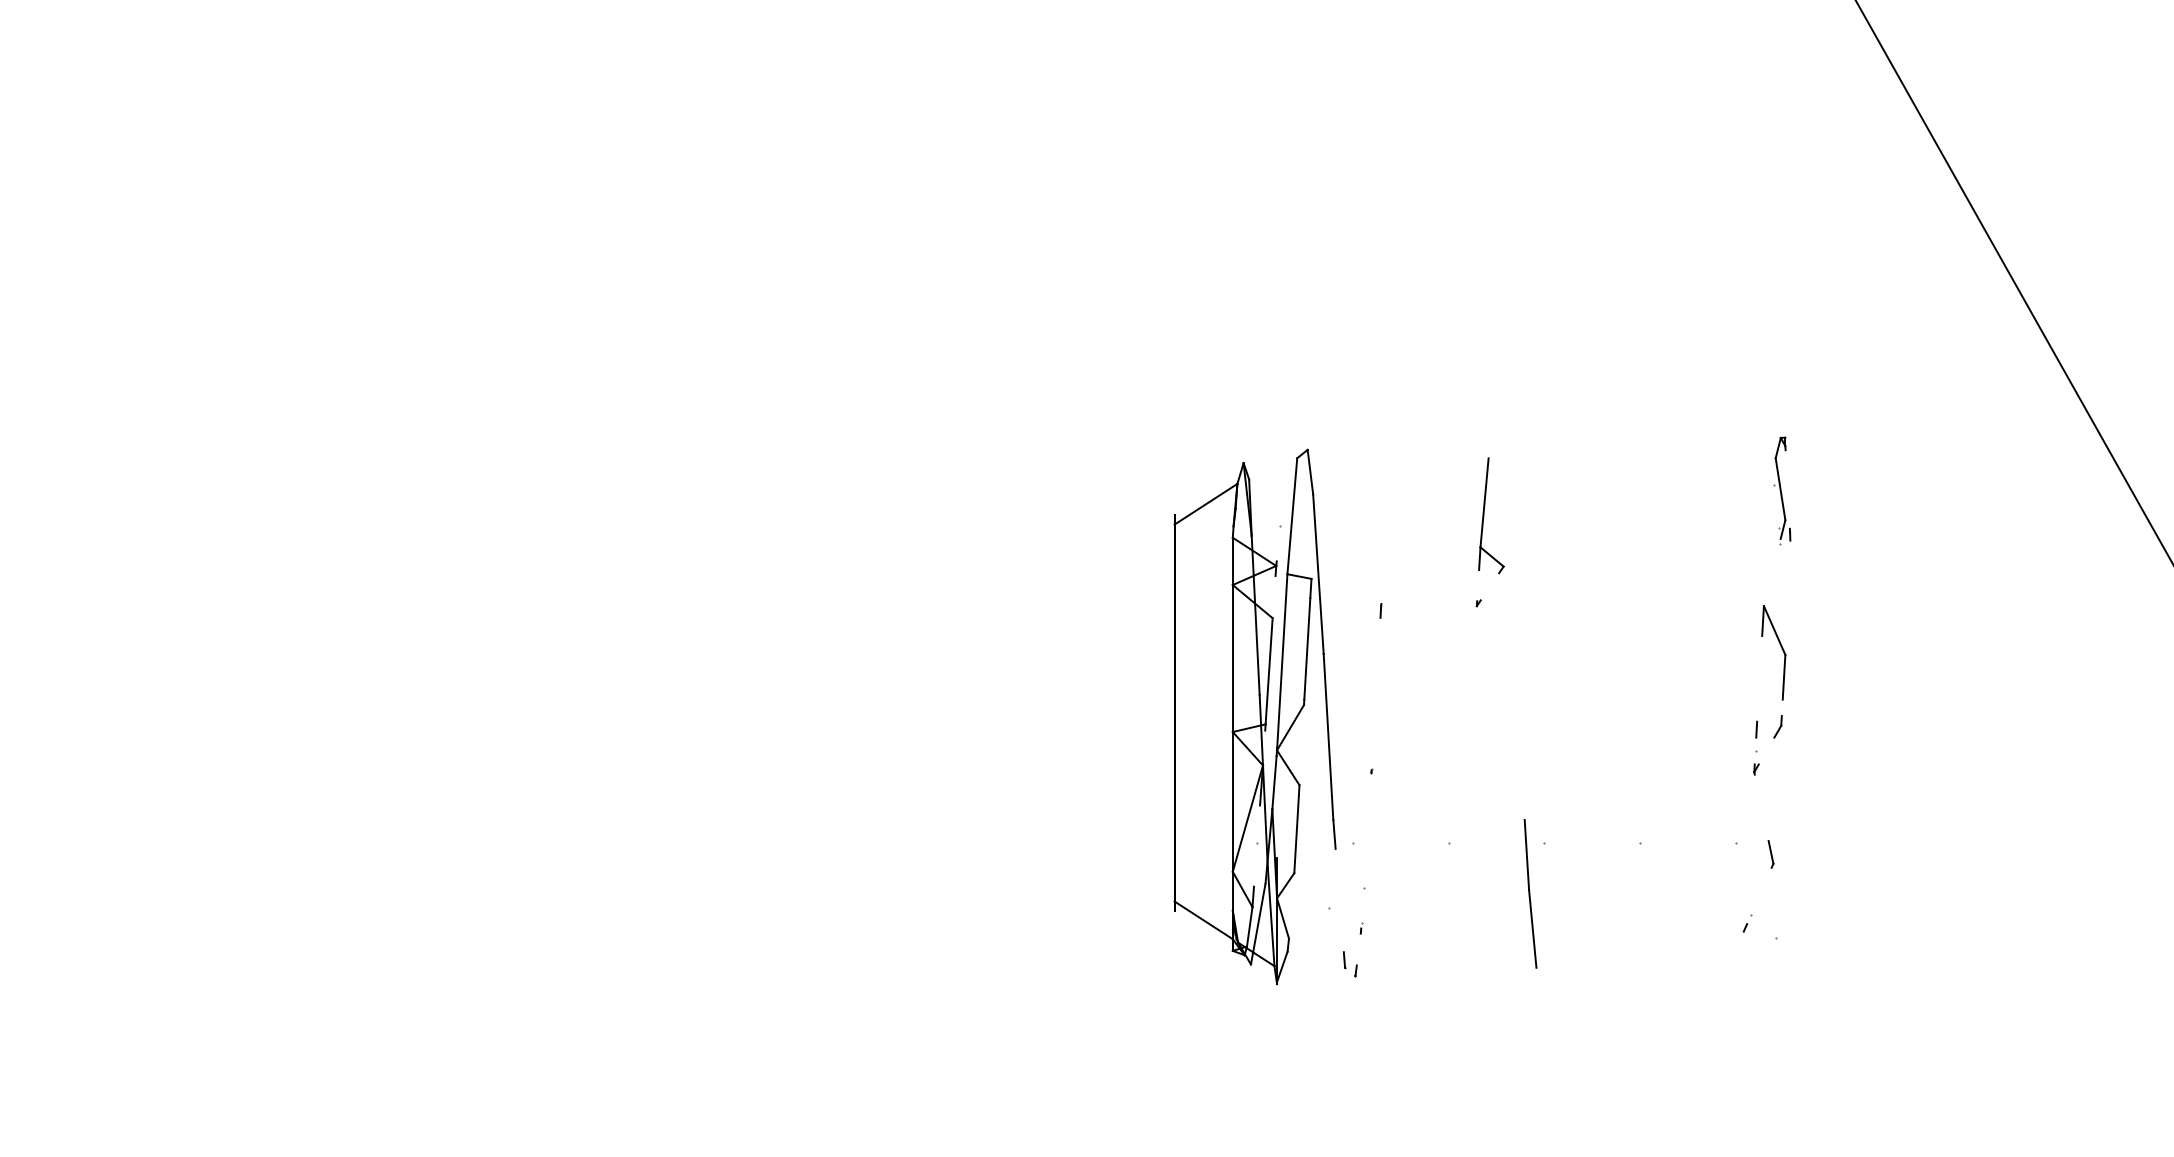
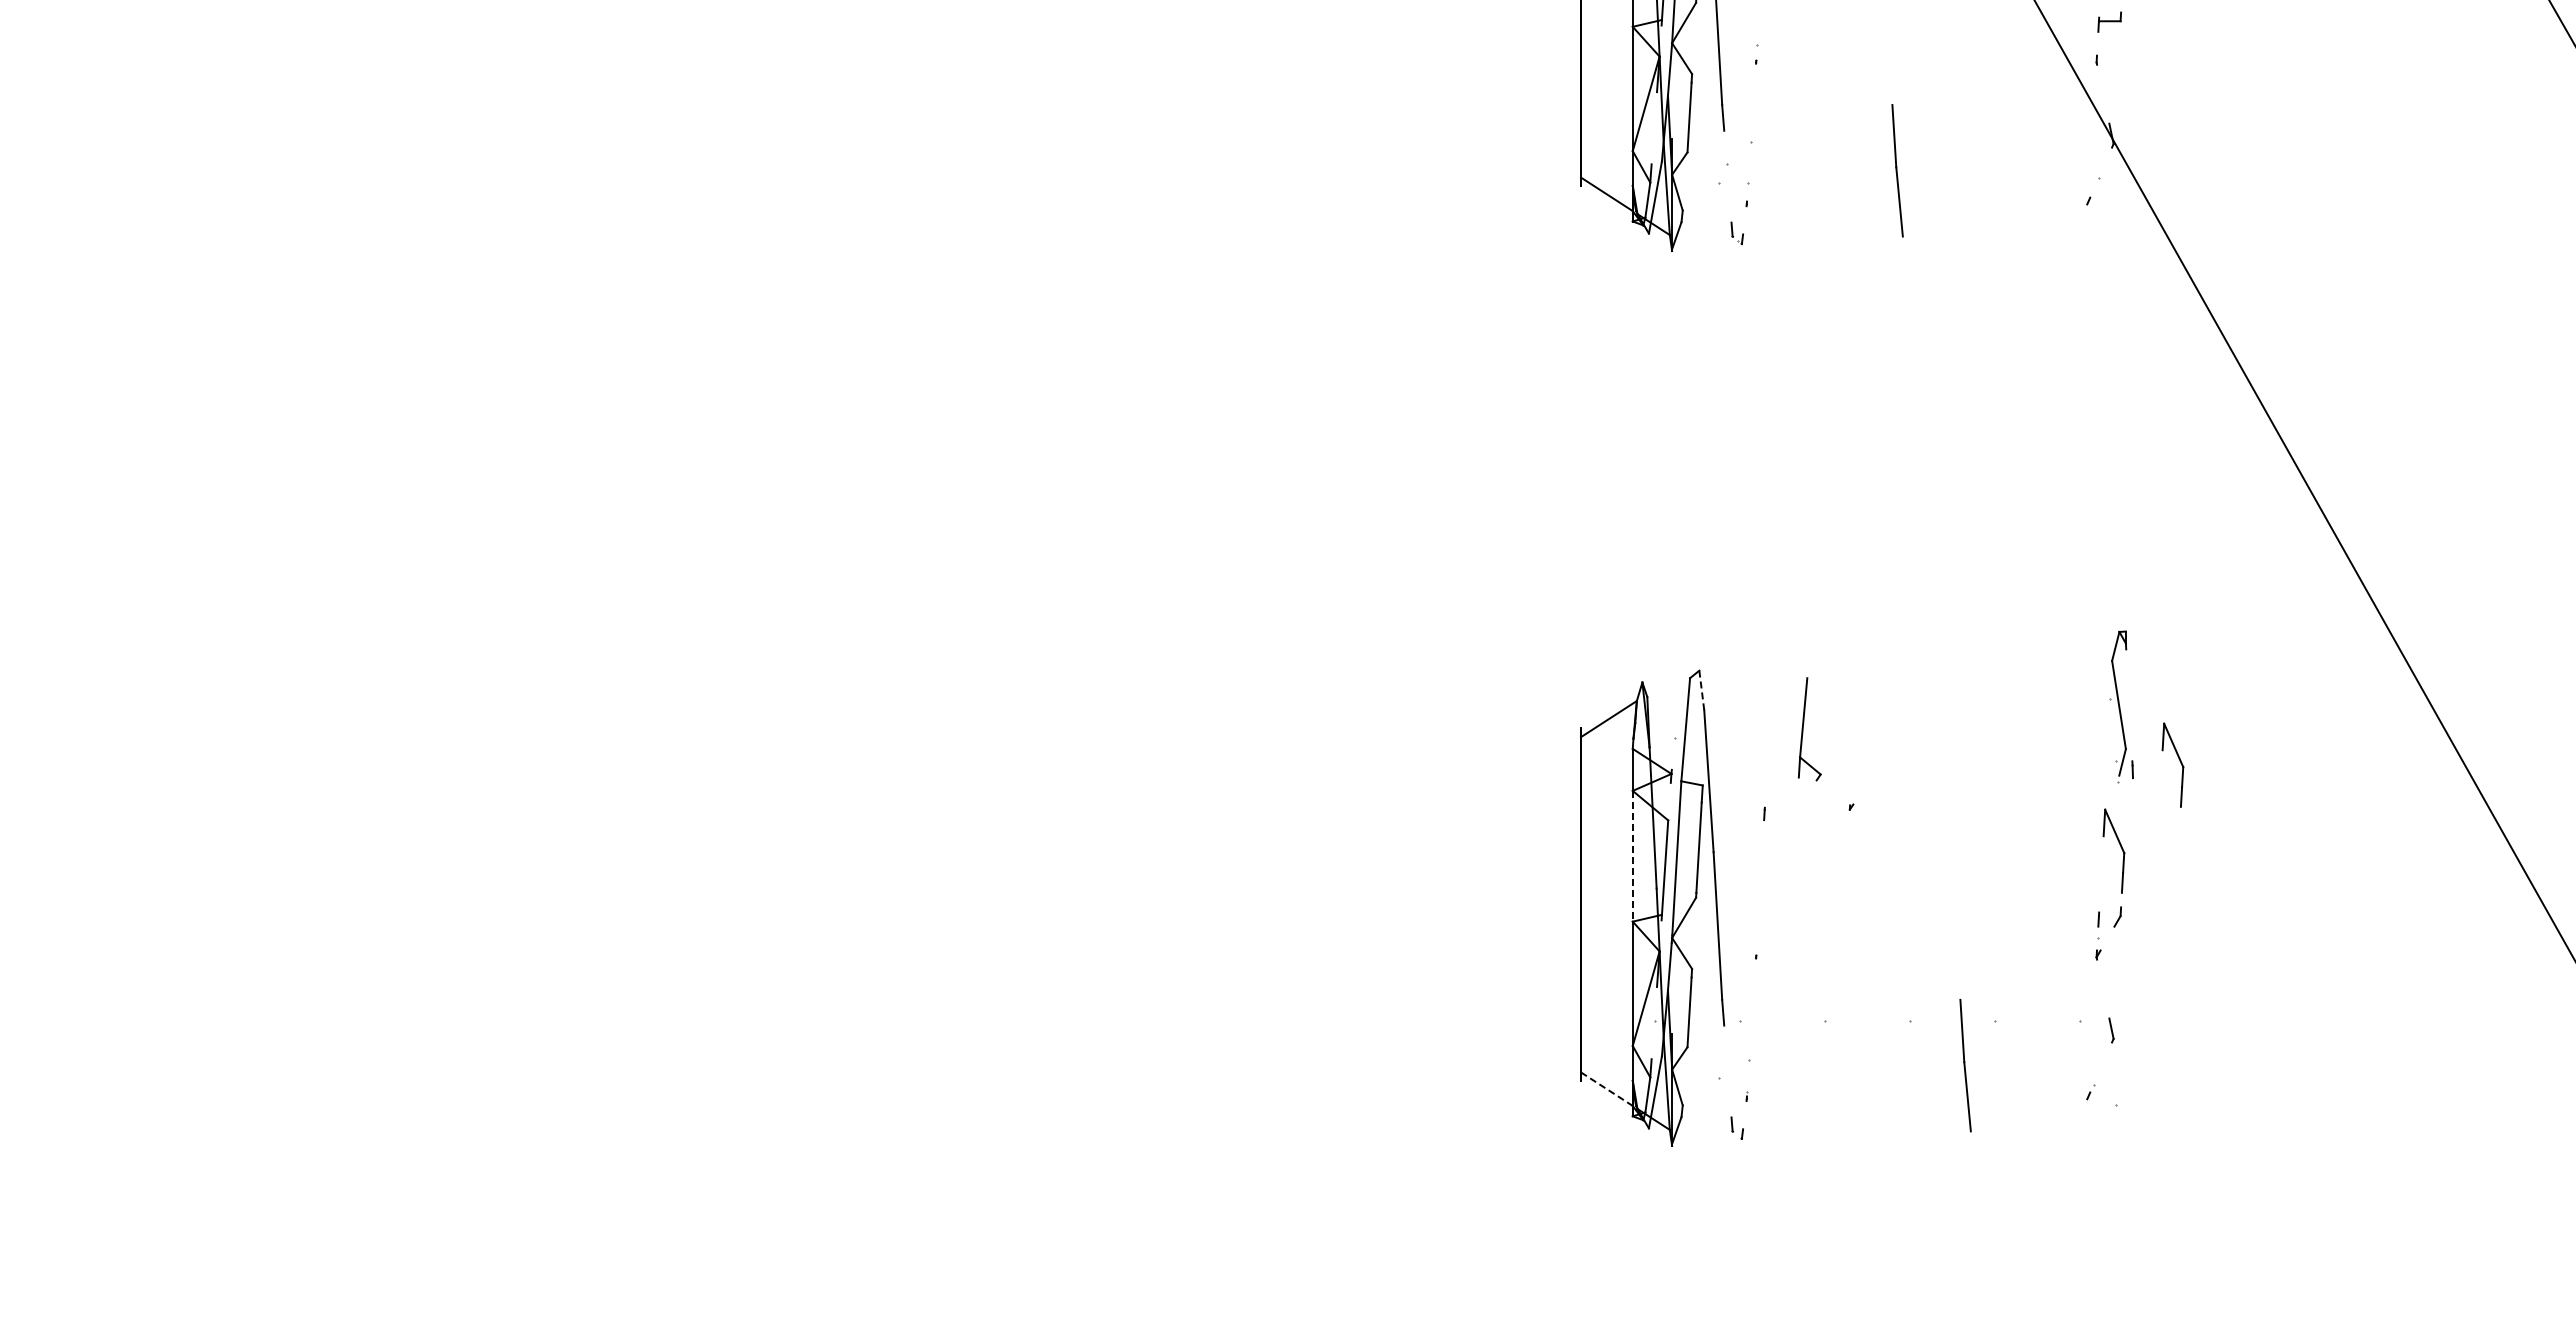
line: (1310, 472) -> (1701, 690), solid -> dashed
part: (1782, 490) -> (2121, 706), size x1.6
part: (1491, 515) -> (1809, 729), moved
part: (1847, 551) -> (2179, 761), added
line: (1232, 658) -> (1632, 856), solid -> dashed
line: (1530, 893) -> (1965, 1065), moved
line: (1203, 920) -> (1606, 1089), solid -> dashed

